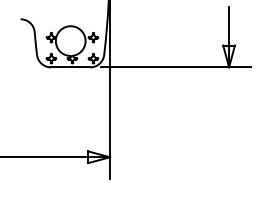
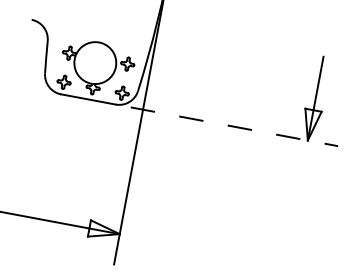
line: (176, 67) -> (234, 127), solid -> dashed

